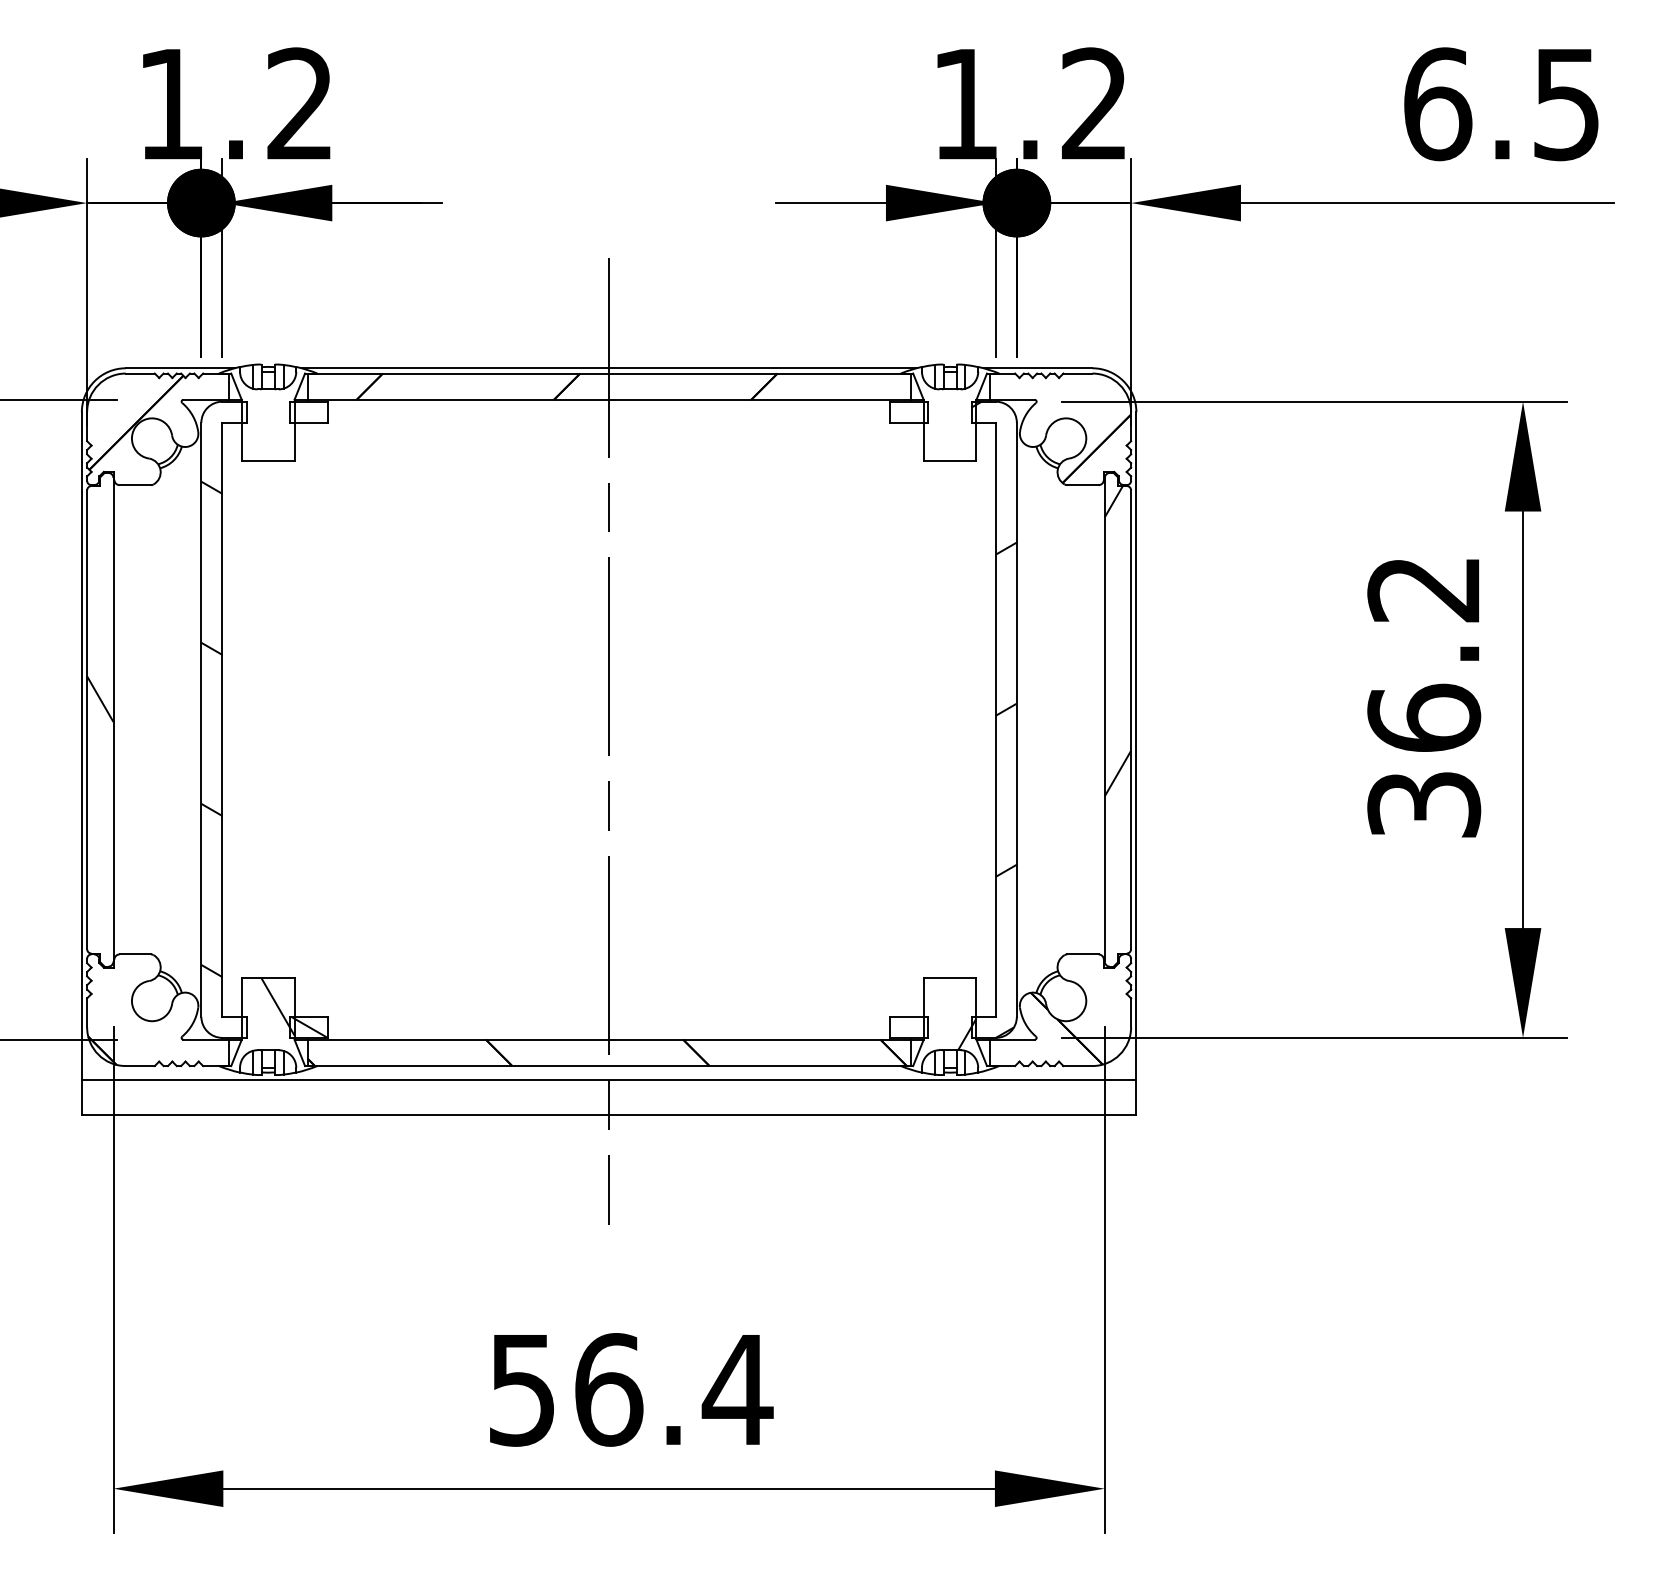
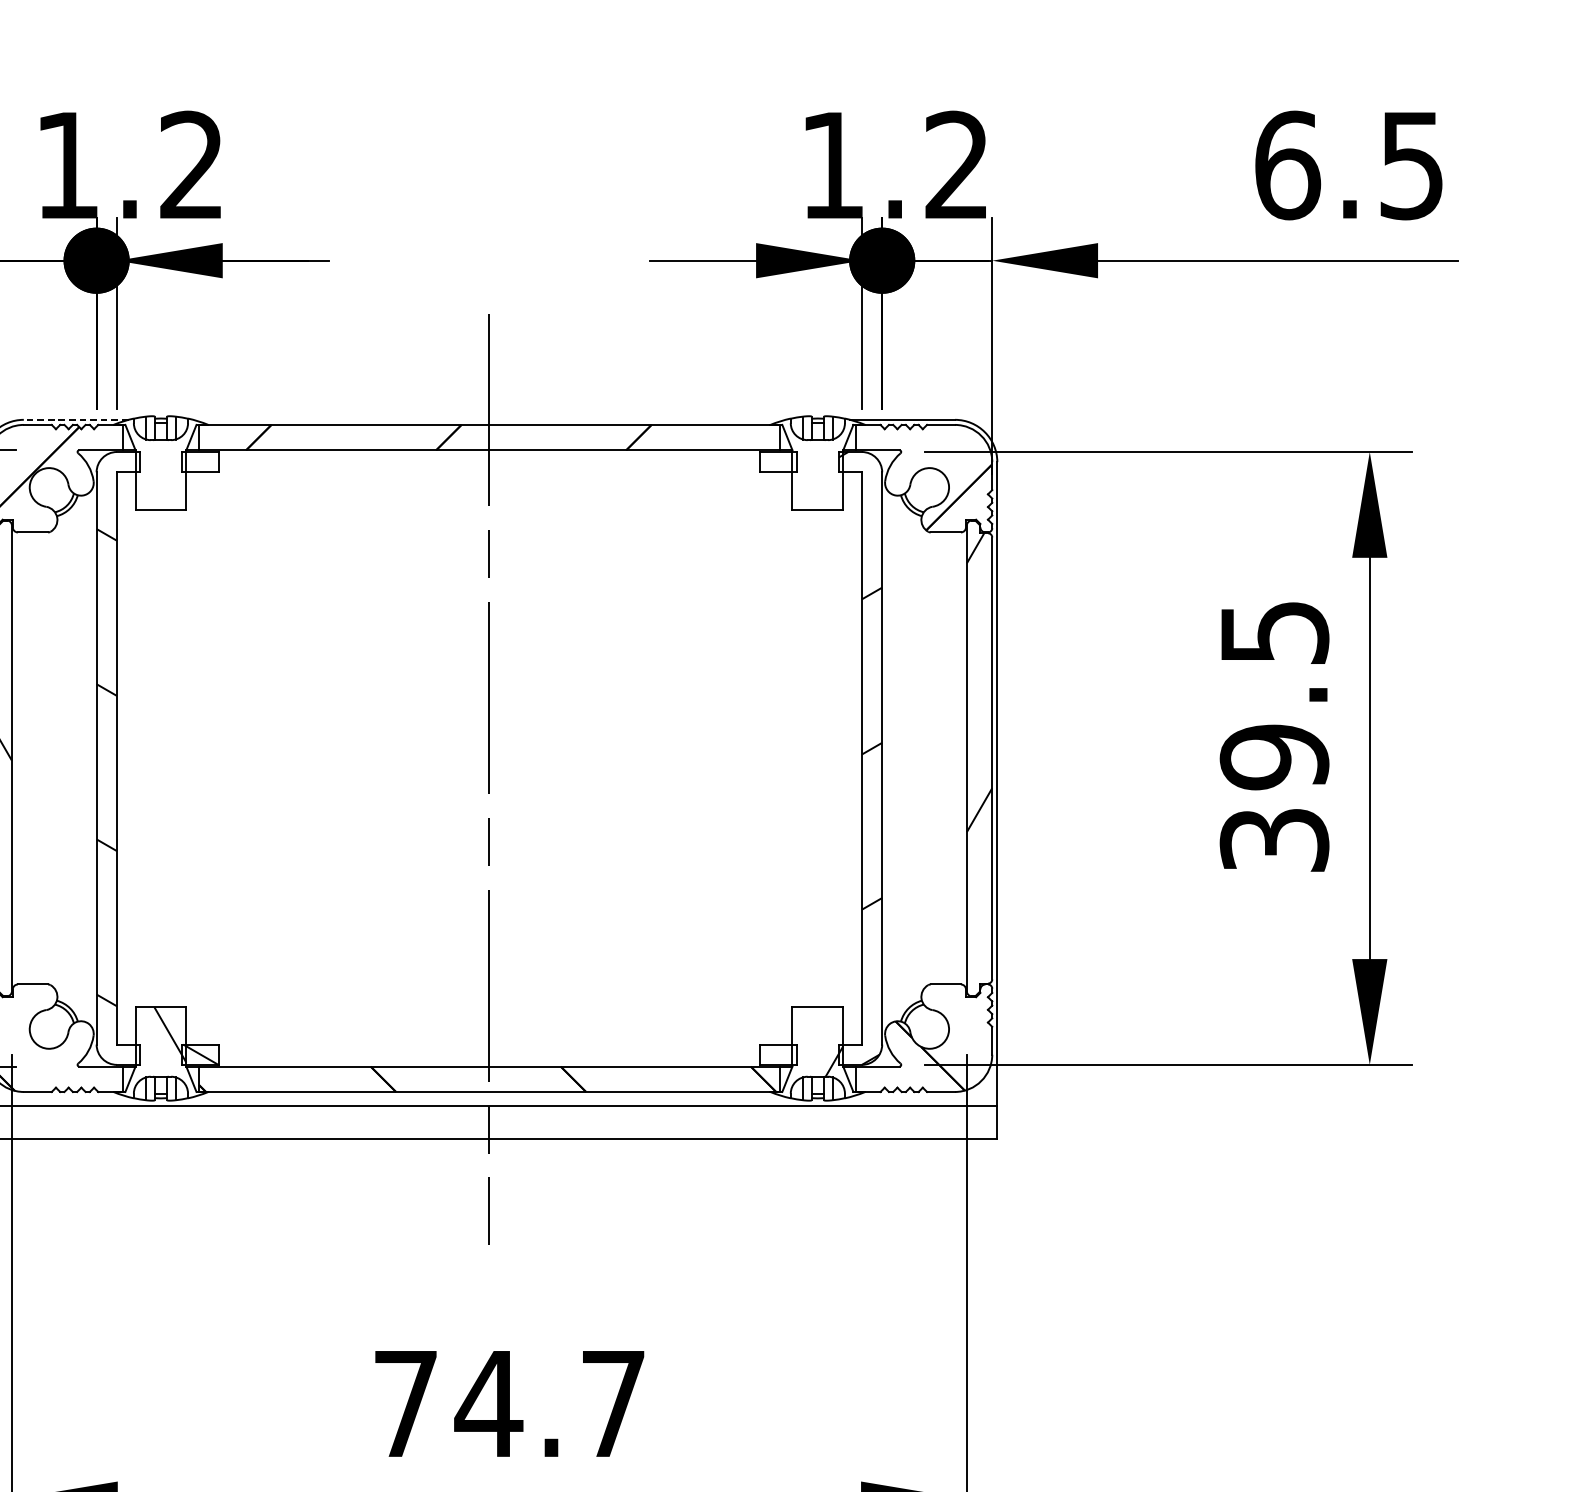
line: (179, 368) -> (75, 420), solid -> dashed
line: (608, 368) -> (488, 420), removed
text: (1424, 654) -> (1274, 695), 36.2 -> 39.5
text: (631, 1389) -> (510, 1403), 56.4 -> 74.7

